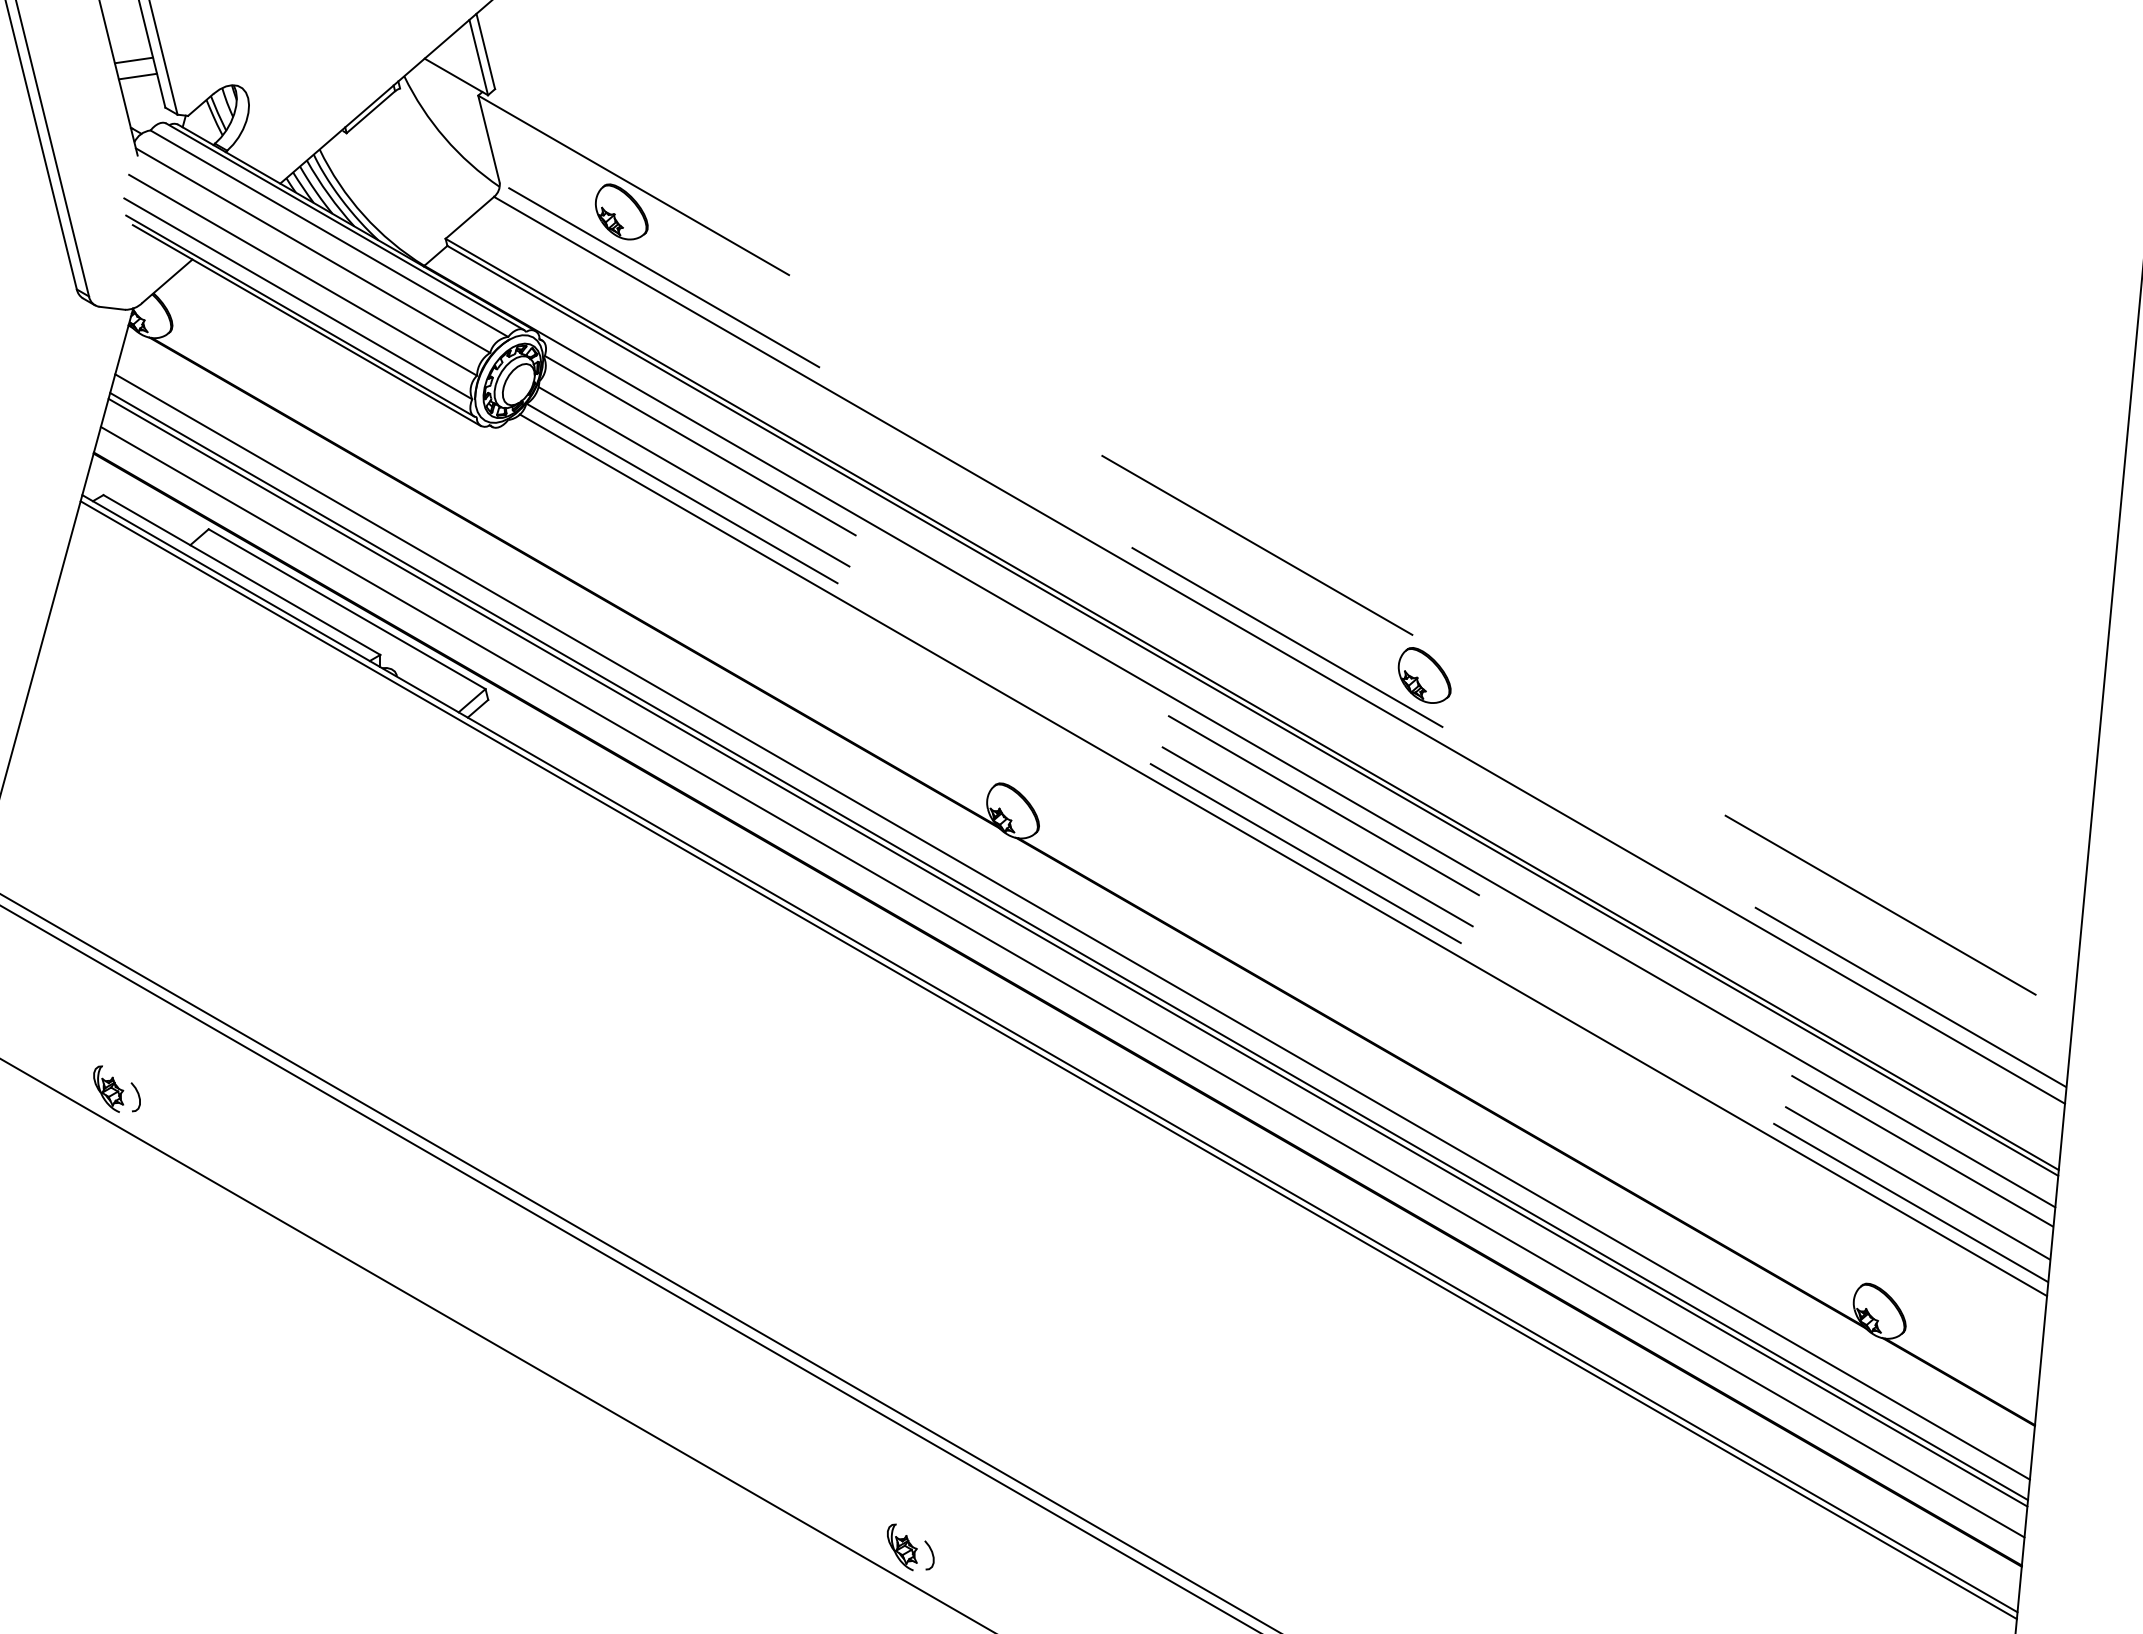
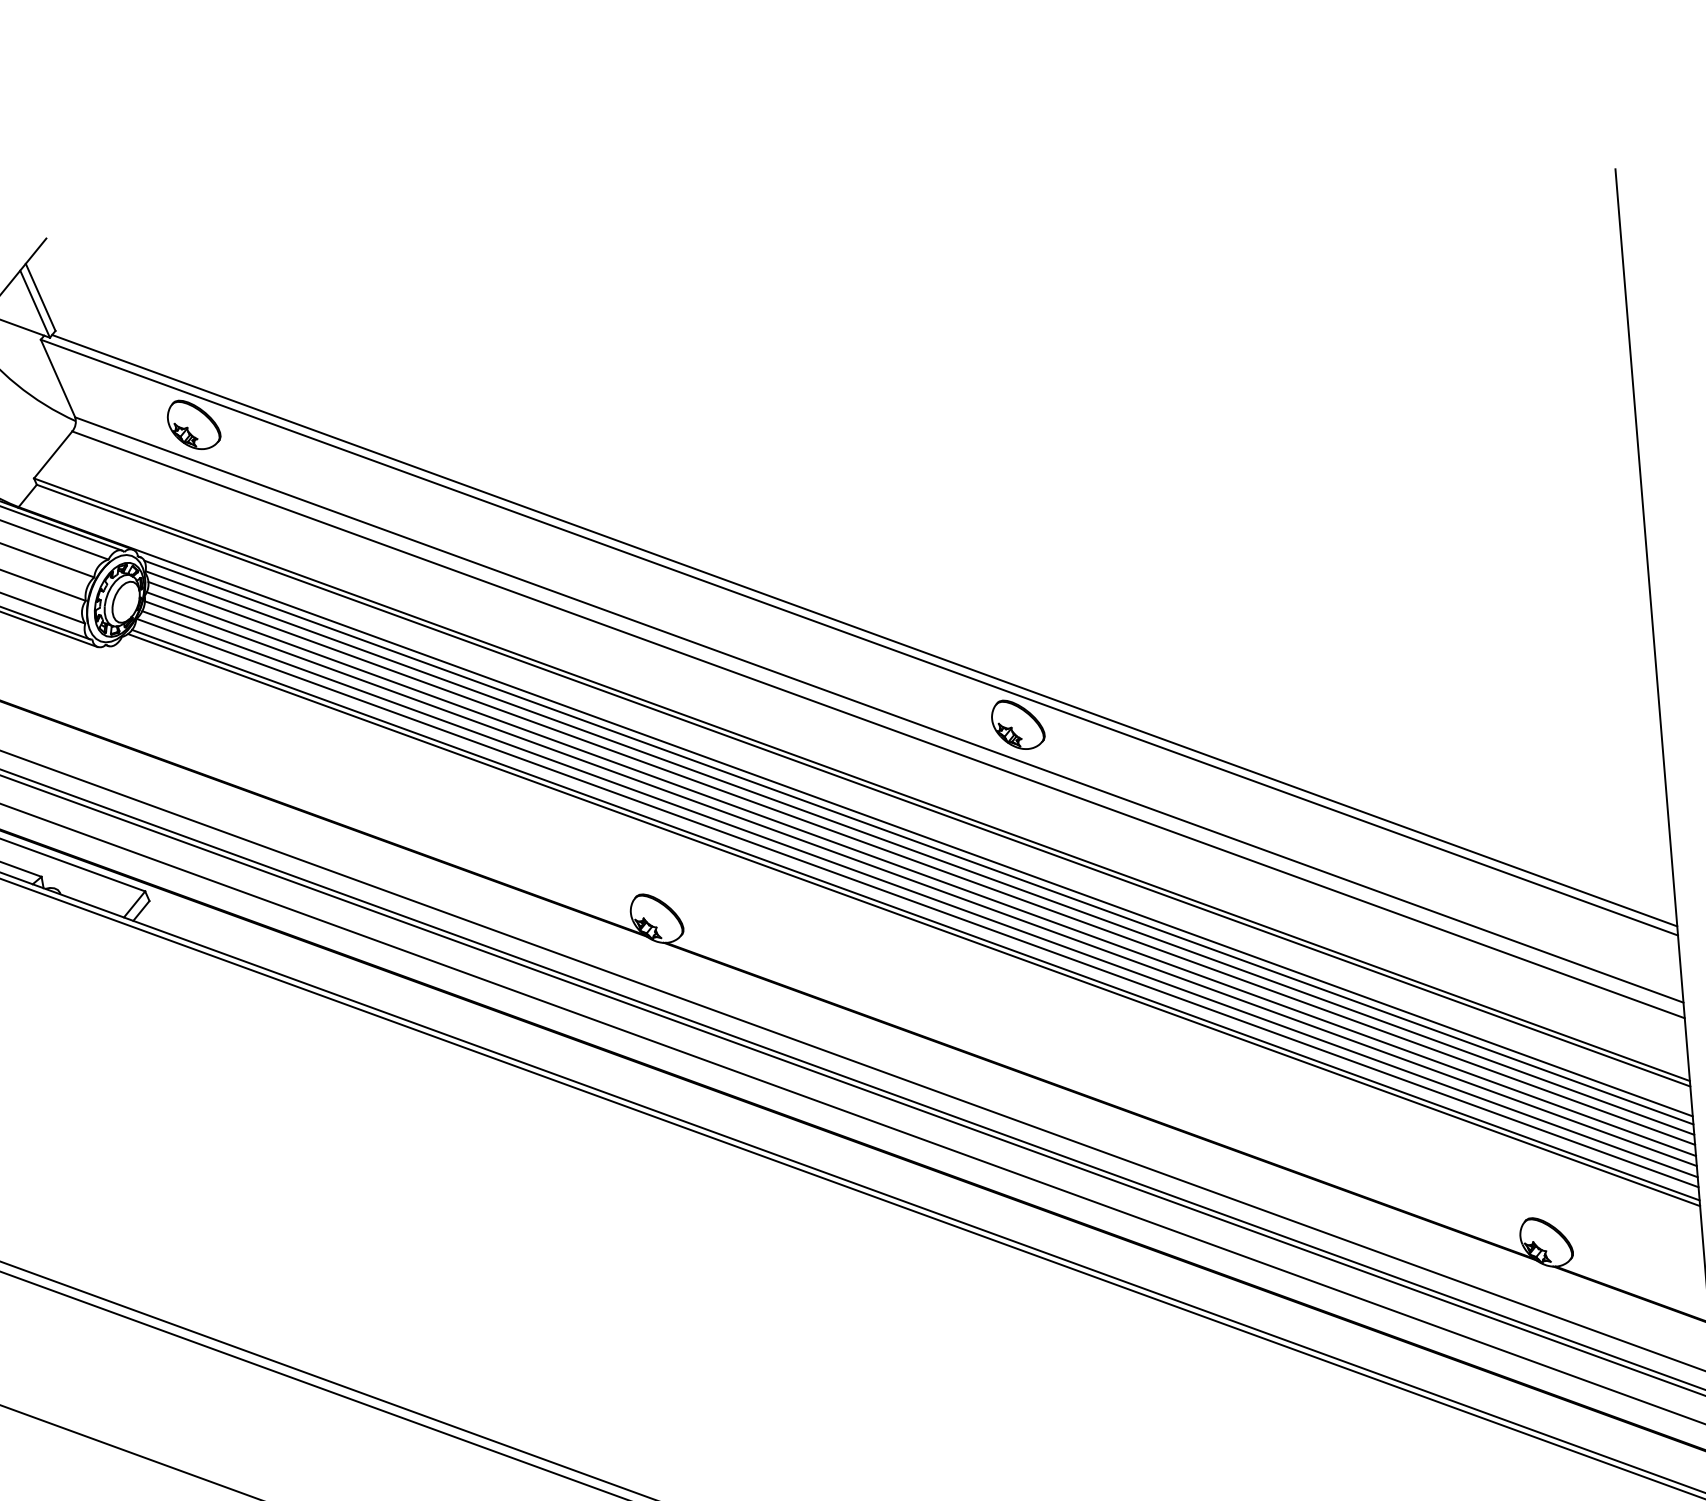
line: (1282, 549) -> (864, 630), added
line: (1275, 556) -> (859, 638), dashed -> solid
line: (1283, 635) -> (879, 710), dashed -> solid
line: (1299, 779) -> (918, 841), added
line: (1299, 791) -> (920, 853), dashed -> solid
line: (1298, 802) -> (921, 863), added
line: (1296, 813) -> (921, 874), added
line: (1294, 823) -> (920, 883), dashed -> solid
line: (1291, 833) -> (919, 893), added
line: (1287, 843) -> (917, 903), dashed -> solid
line: (1280, 860) -> (913, 920), added

